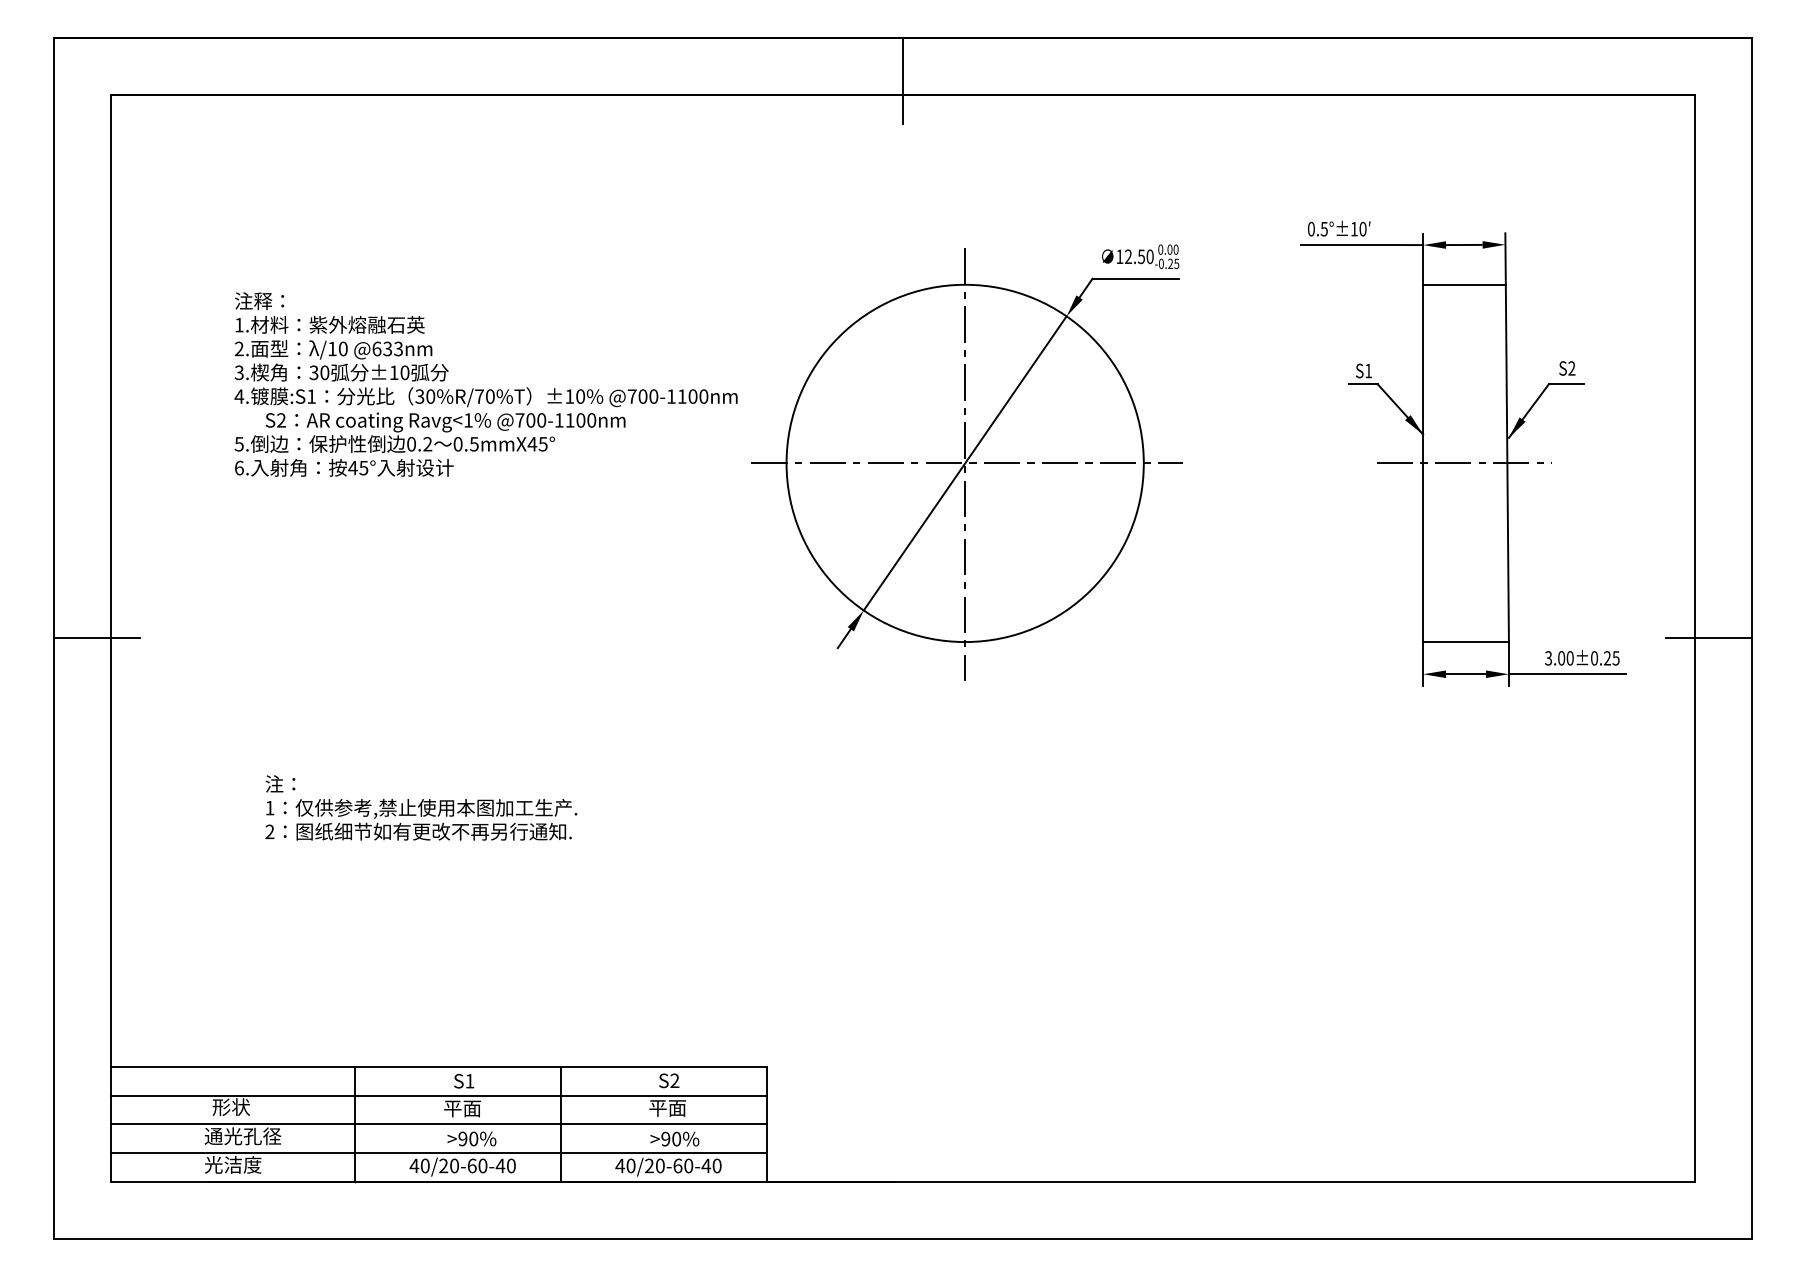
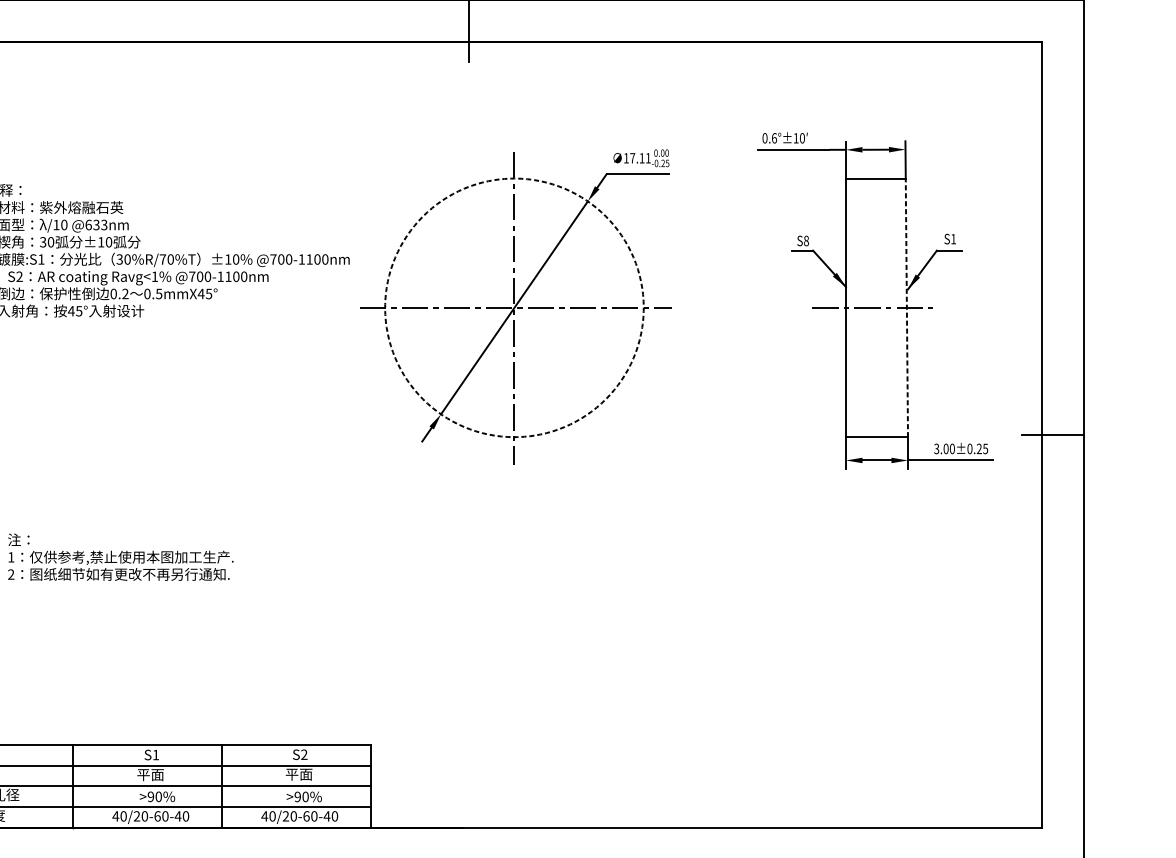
text: (1323, 228) -> (773, 137), 0.5°±10 -> 0.6°±10
text: (1139, 256) -> (640, 158), 12.50 -> 17.11
text: (1571, 368) -> (953, 239), S2 -> S1
text: (1368, 370) -> (806, 240), S1 -> S8
circle: (964, 463) -> (513, 307), solid -> dashed
line: (1507, 463) -> (906, 307), solid -> dashed

